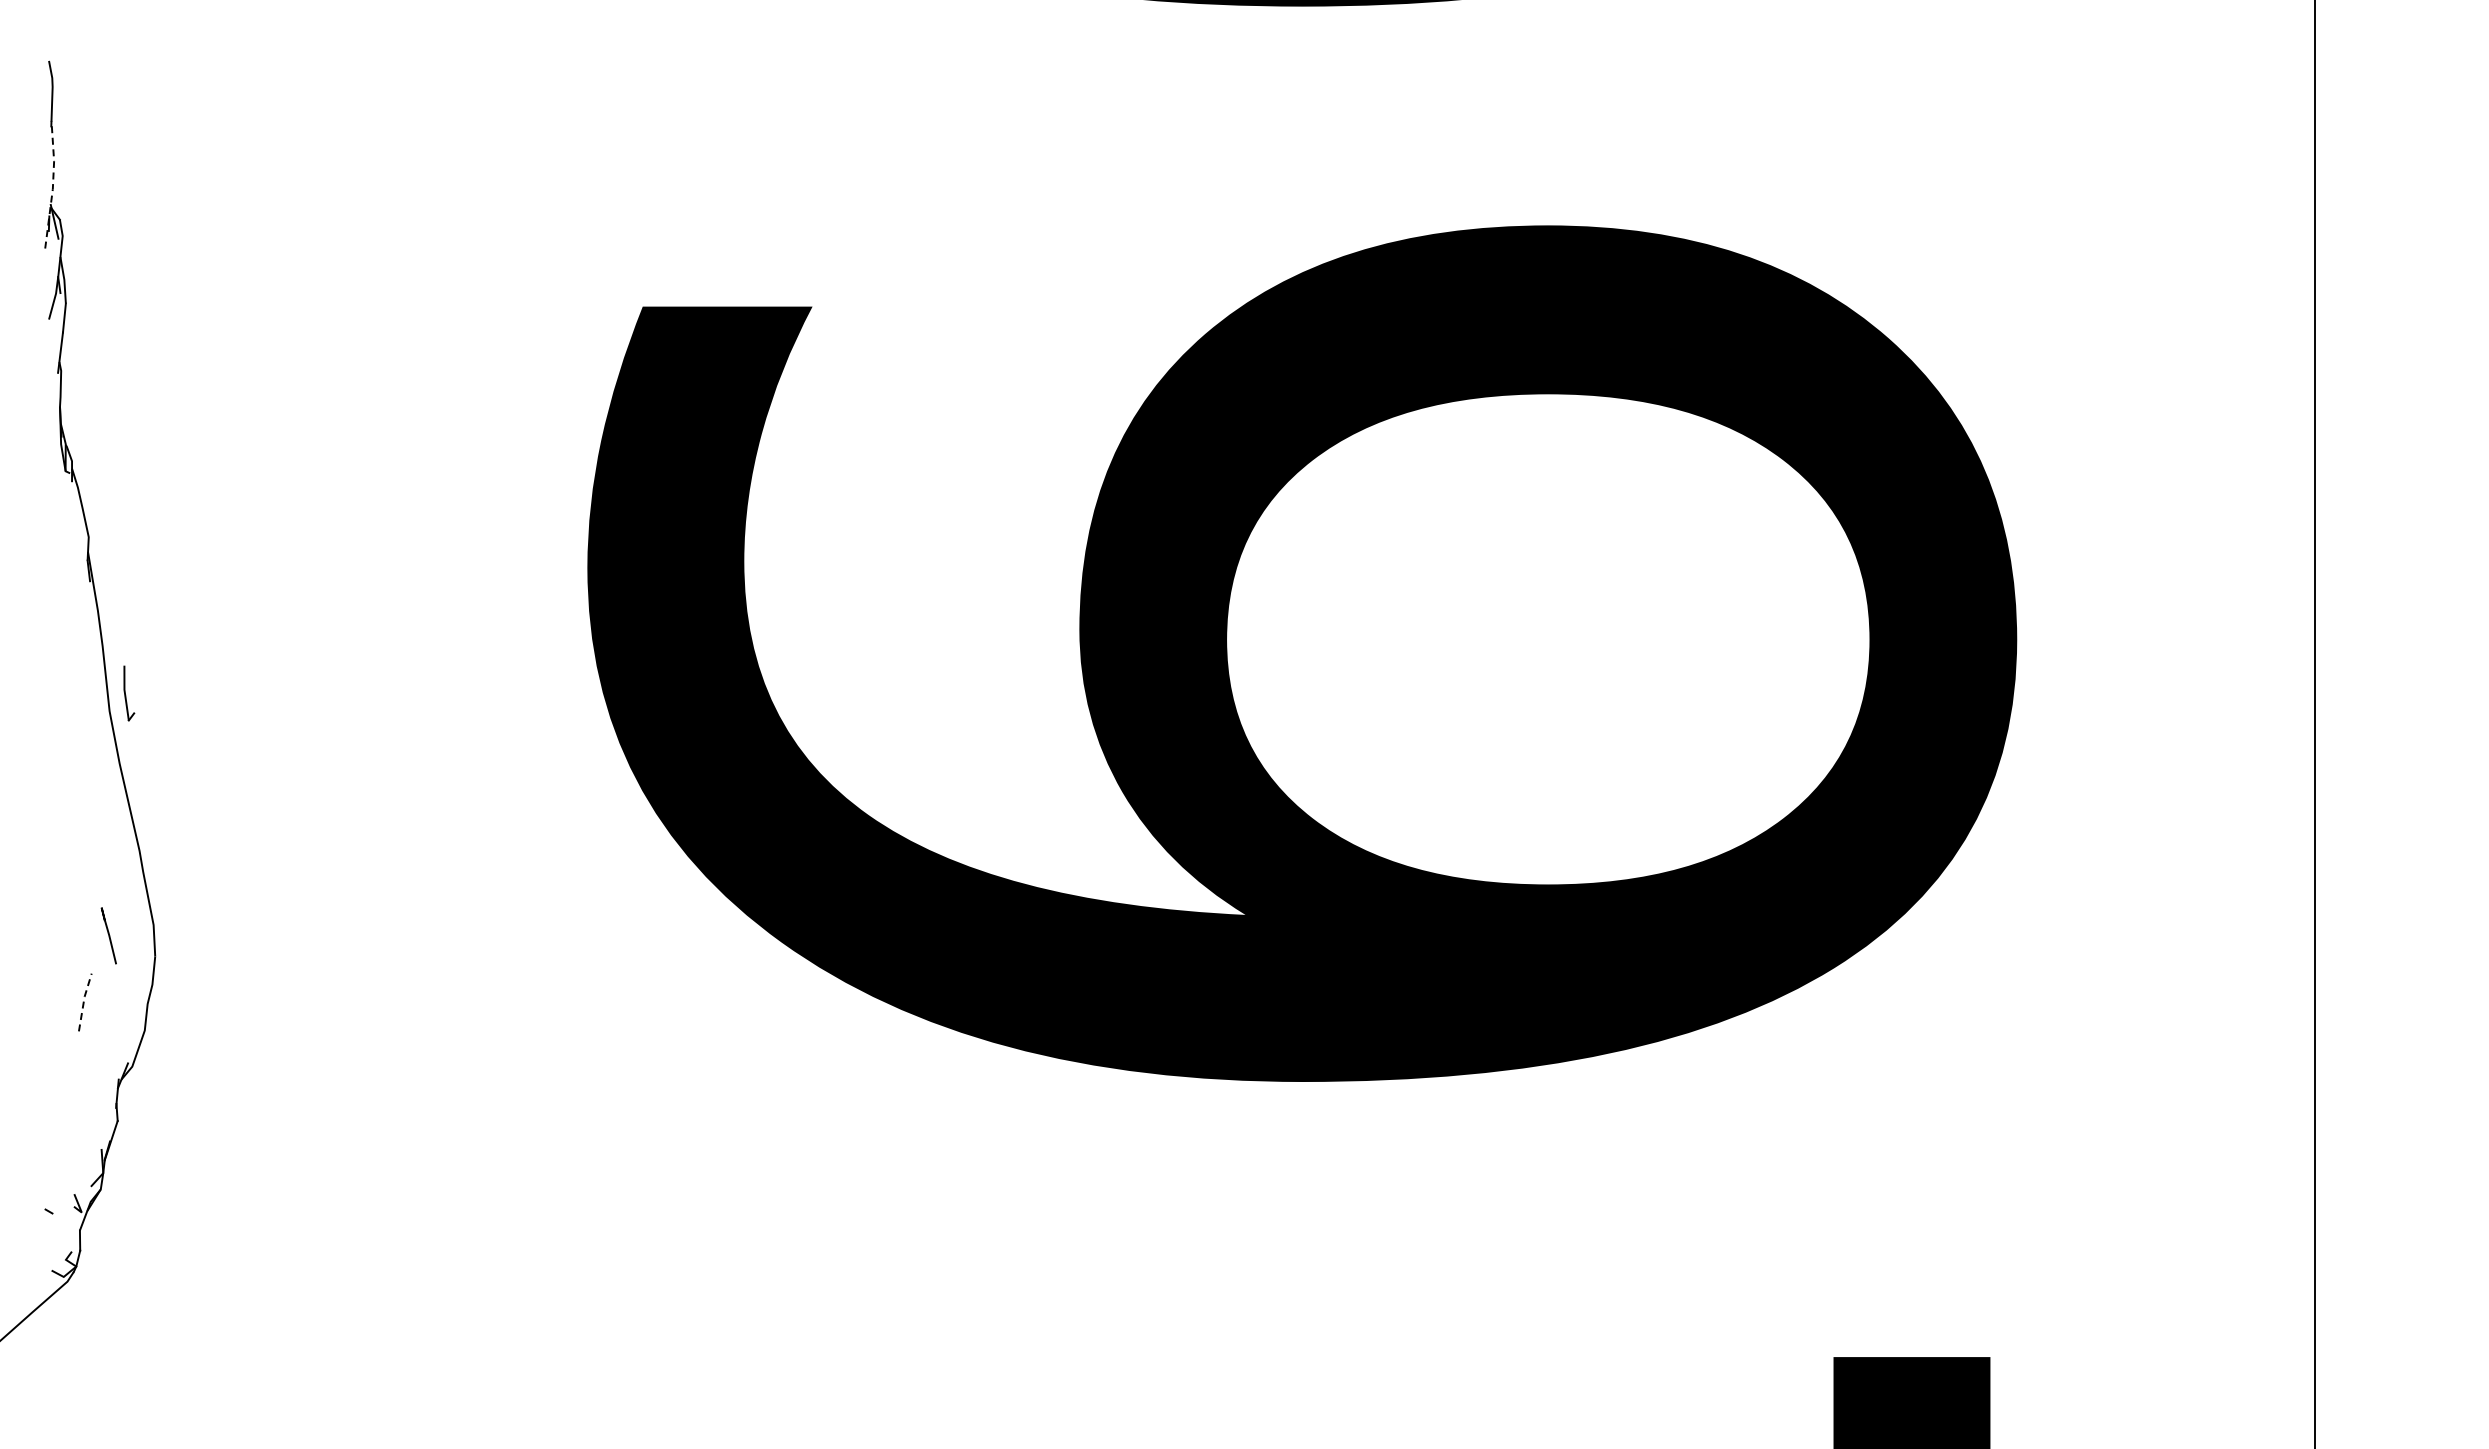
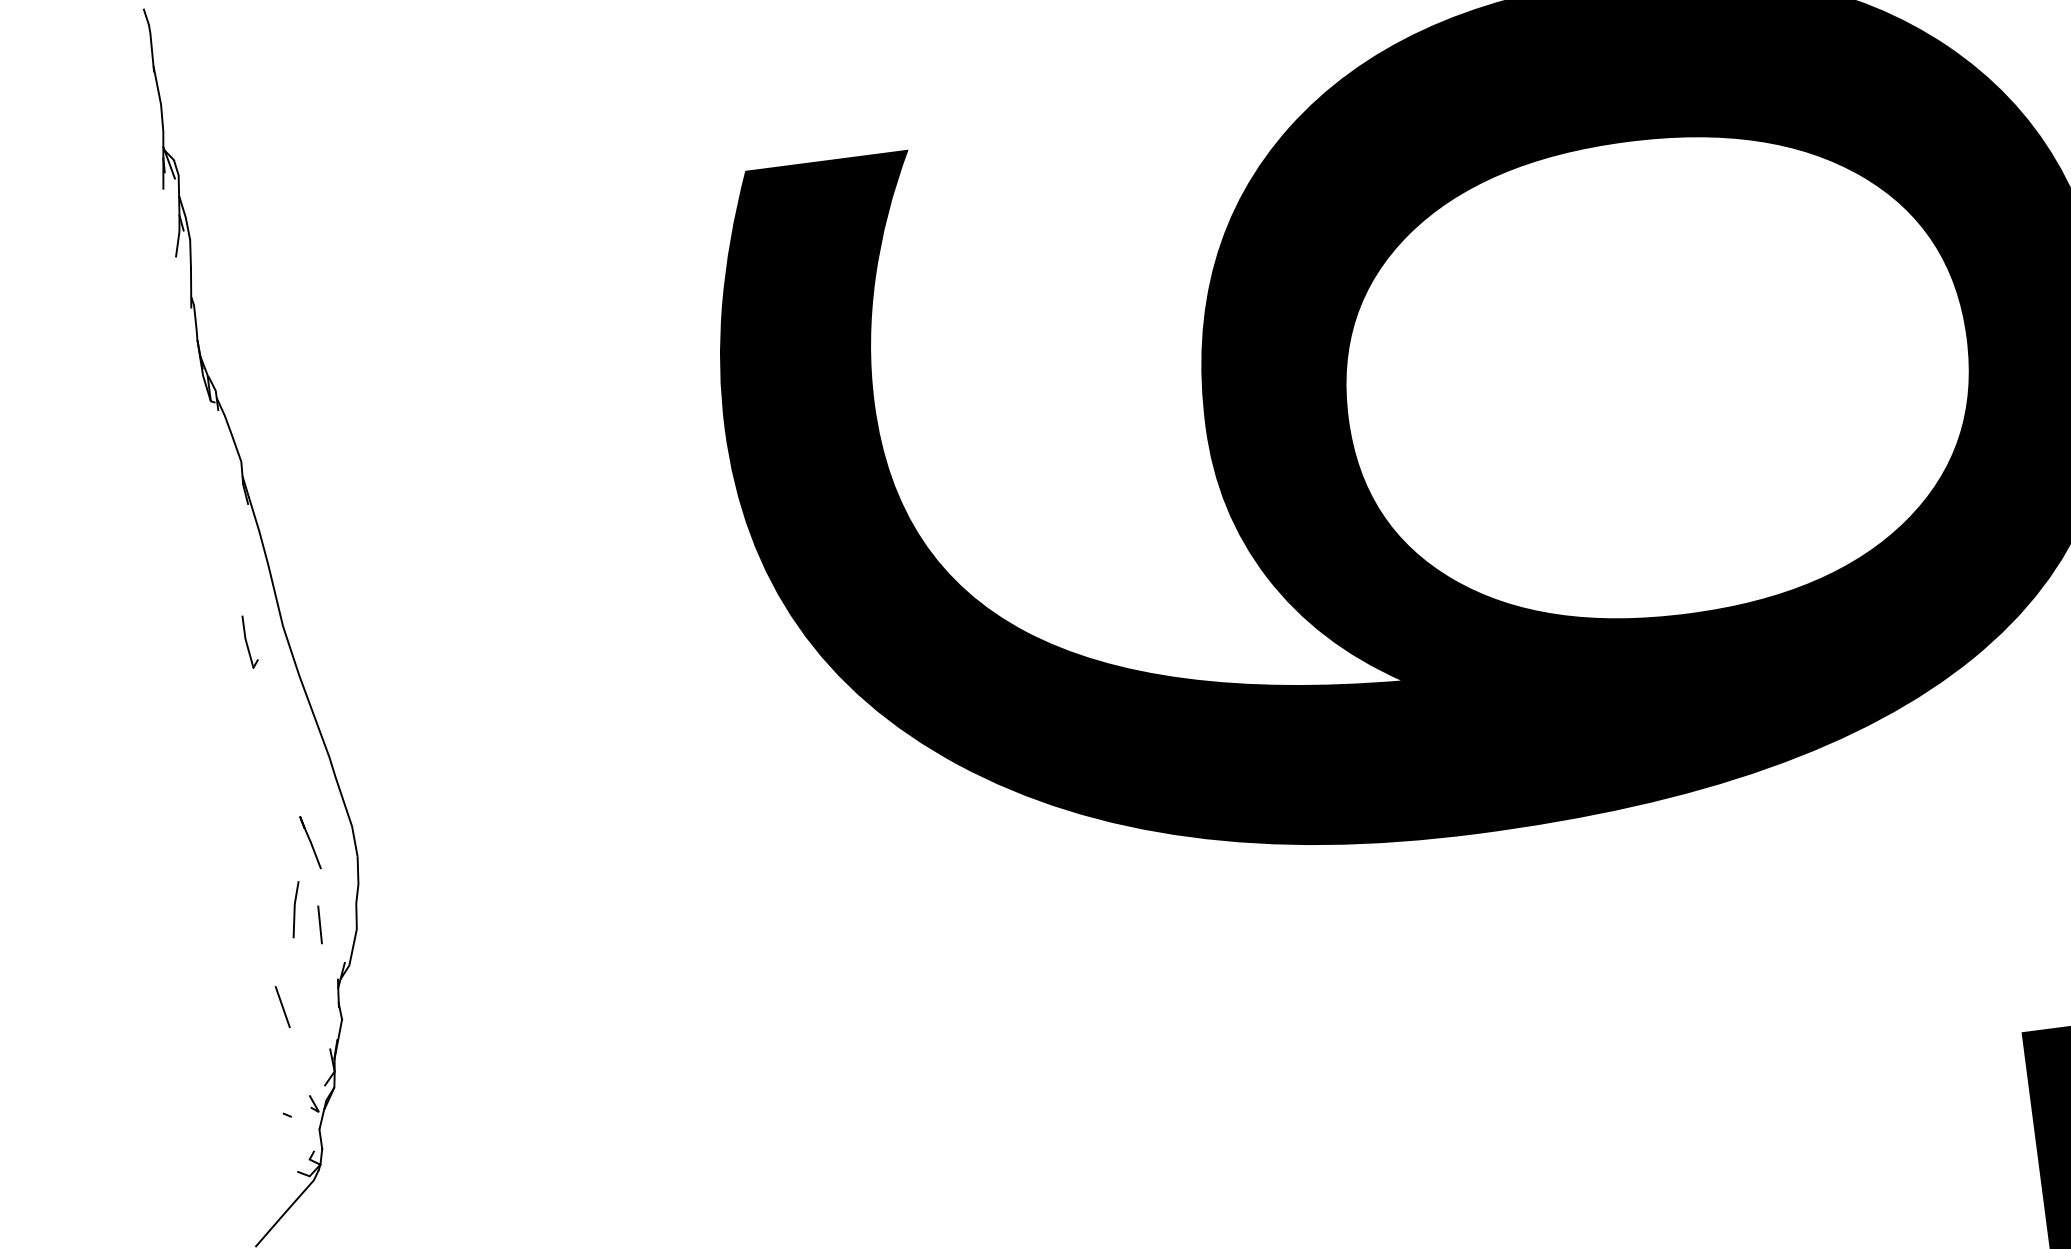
line: (53, 184) -> (163, 127), dashed -> solid
part: (129, 693) -> (250, 641), moved
line: (83, 1001) -> (294, 908), dashed -> solid
line: (107, 1021) -> (319, 925), added
line: (58, 1099) -> (282, 1006), added

